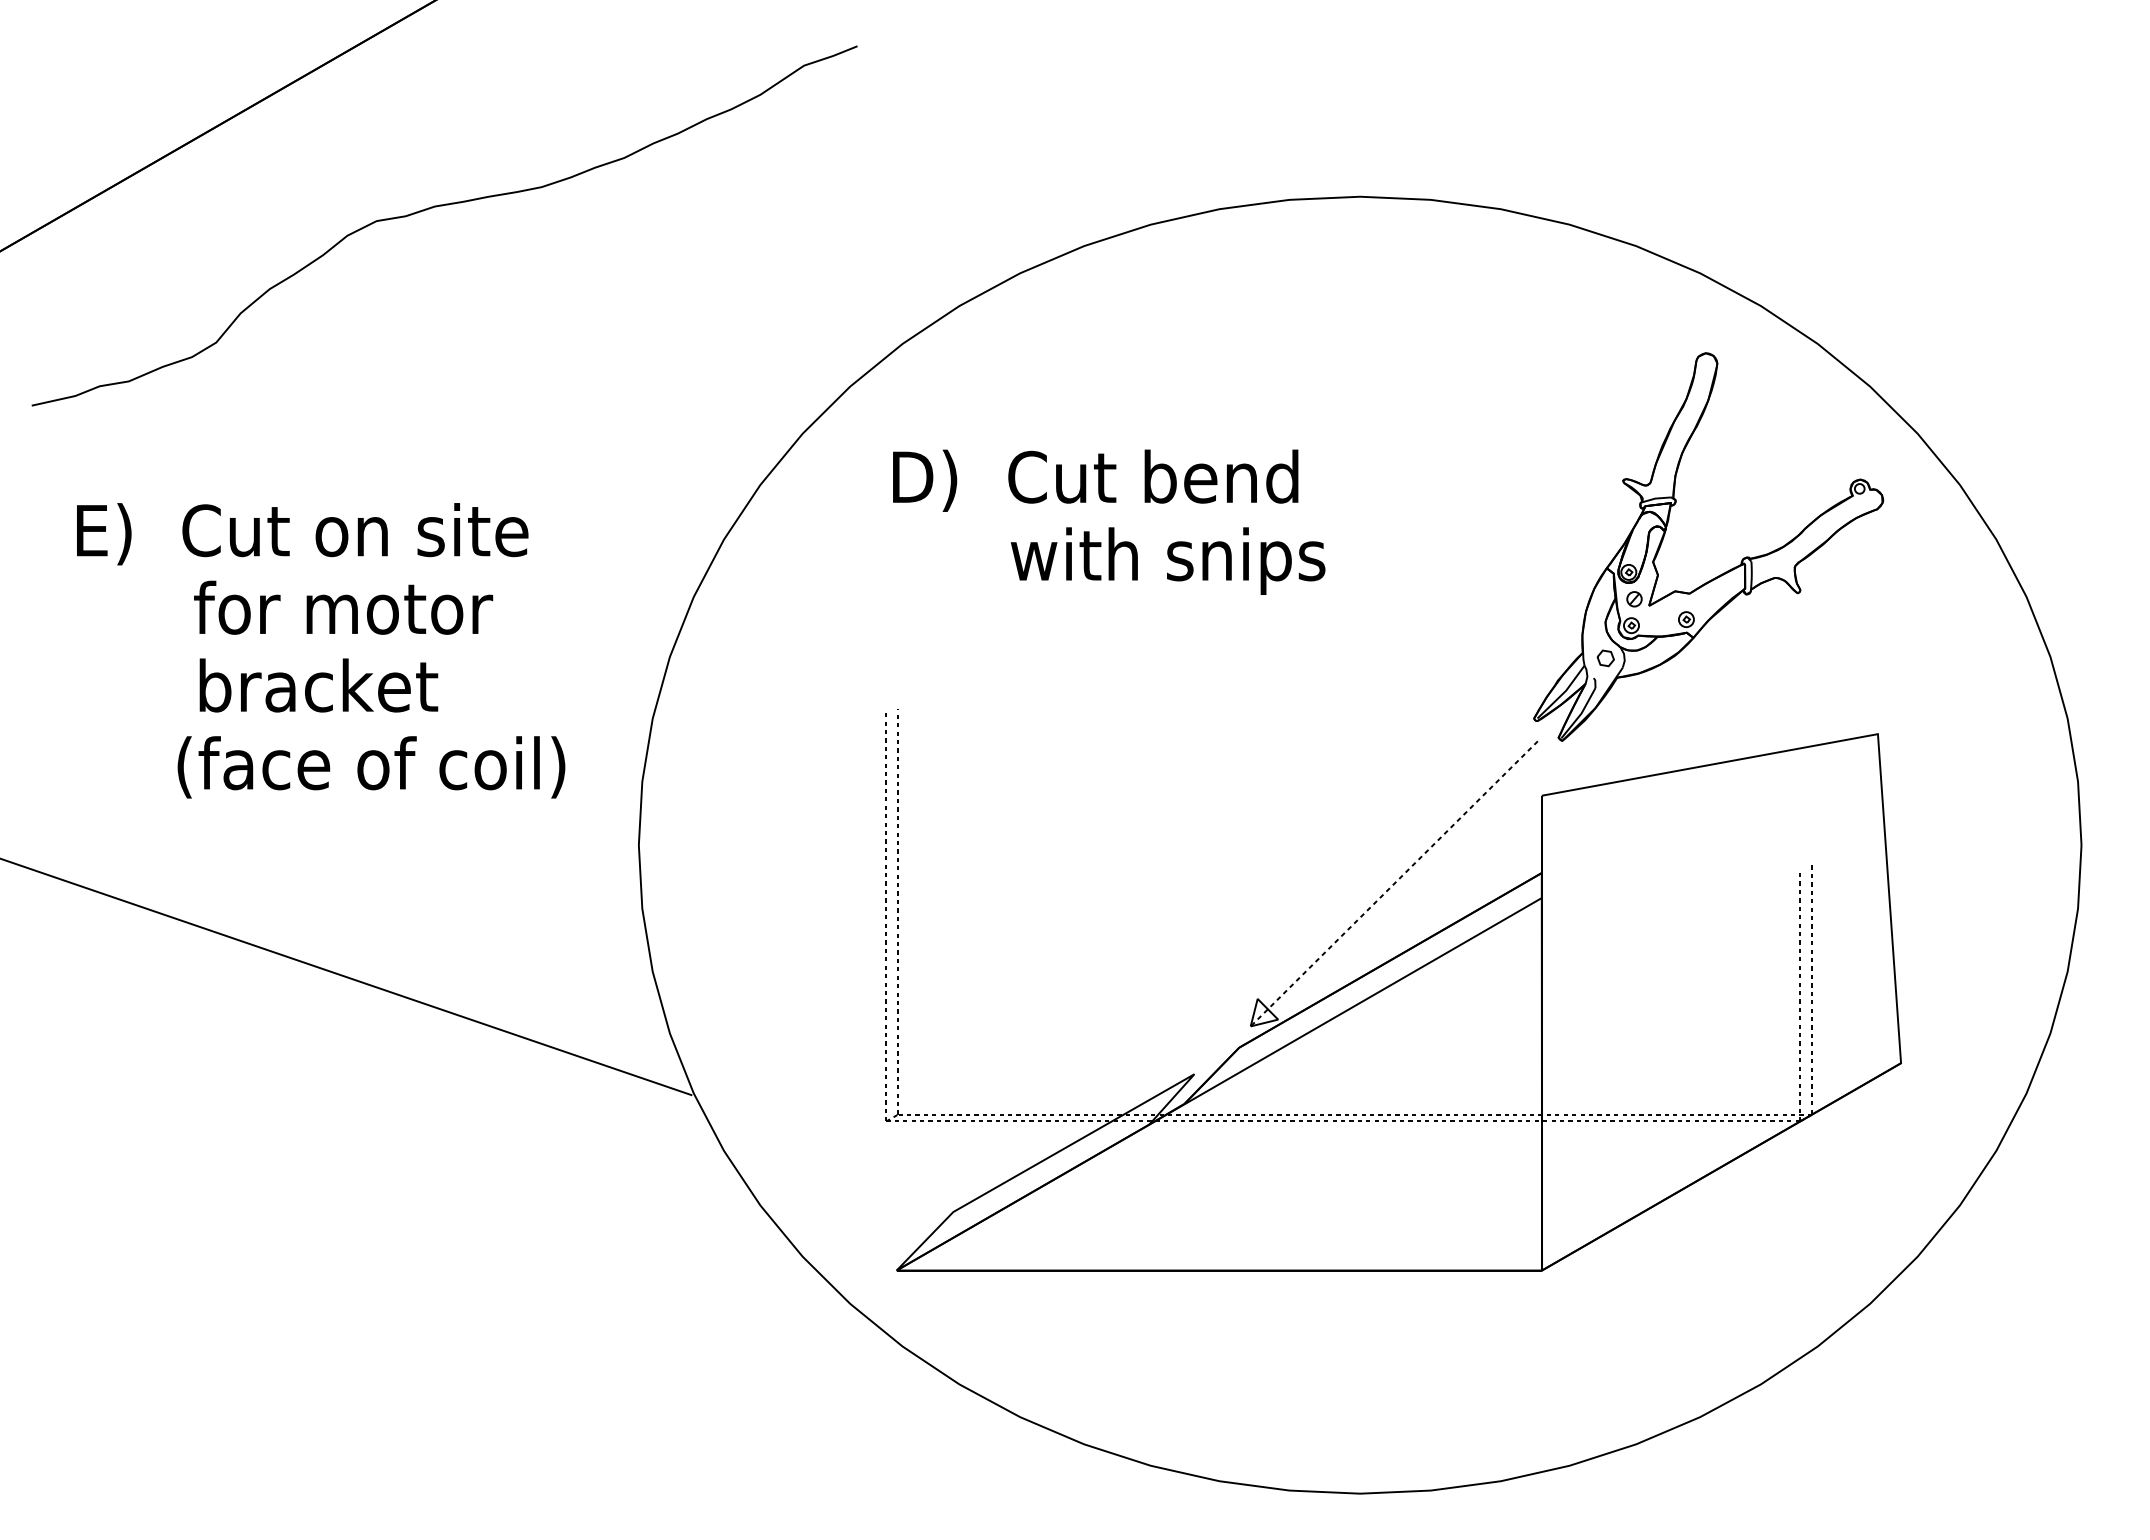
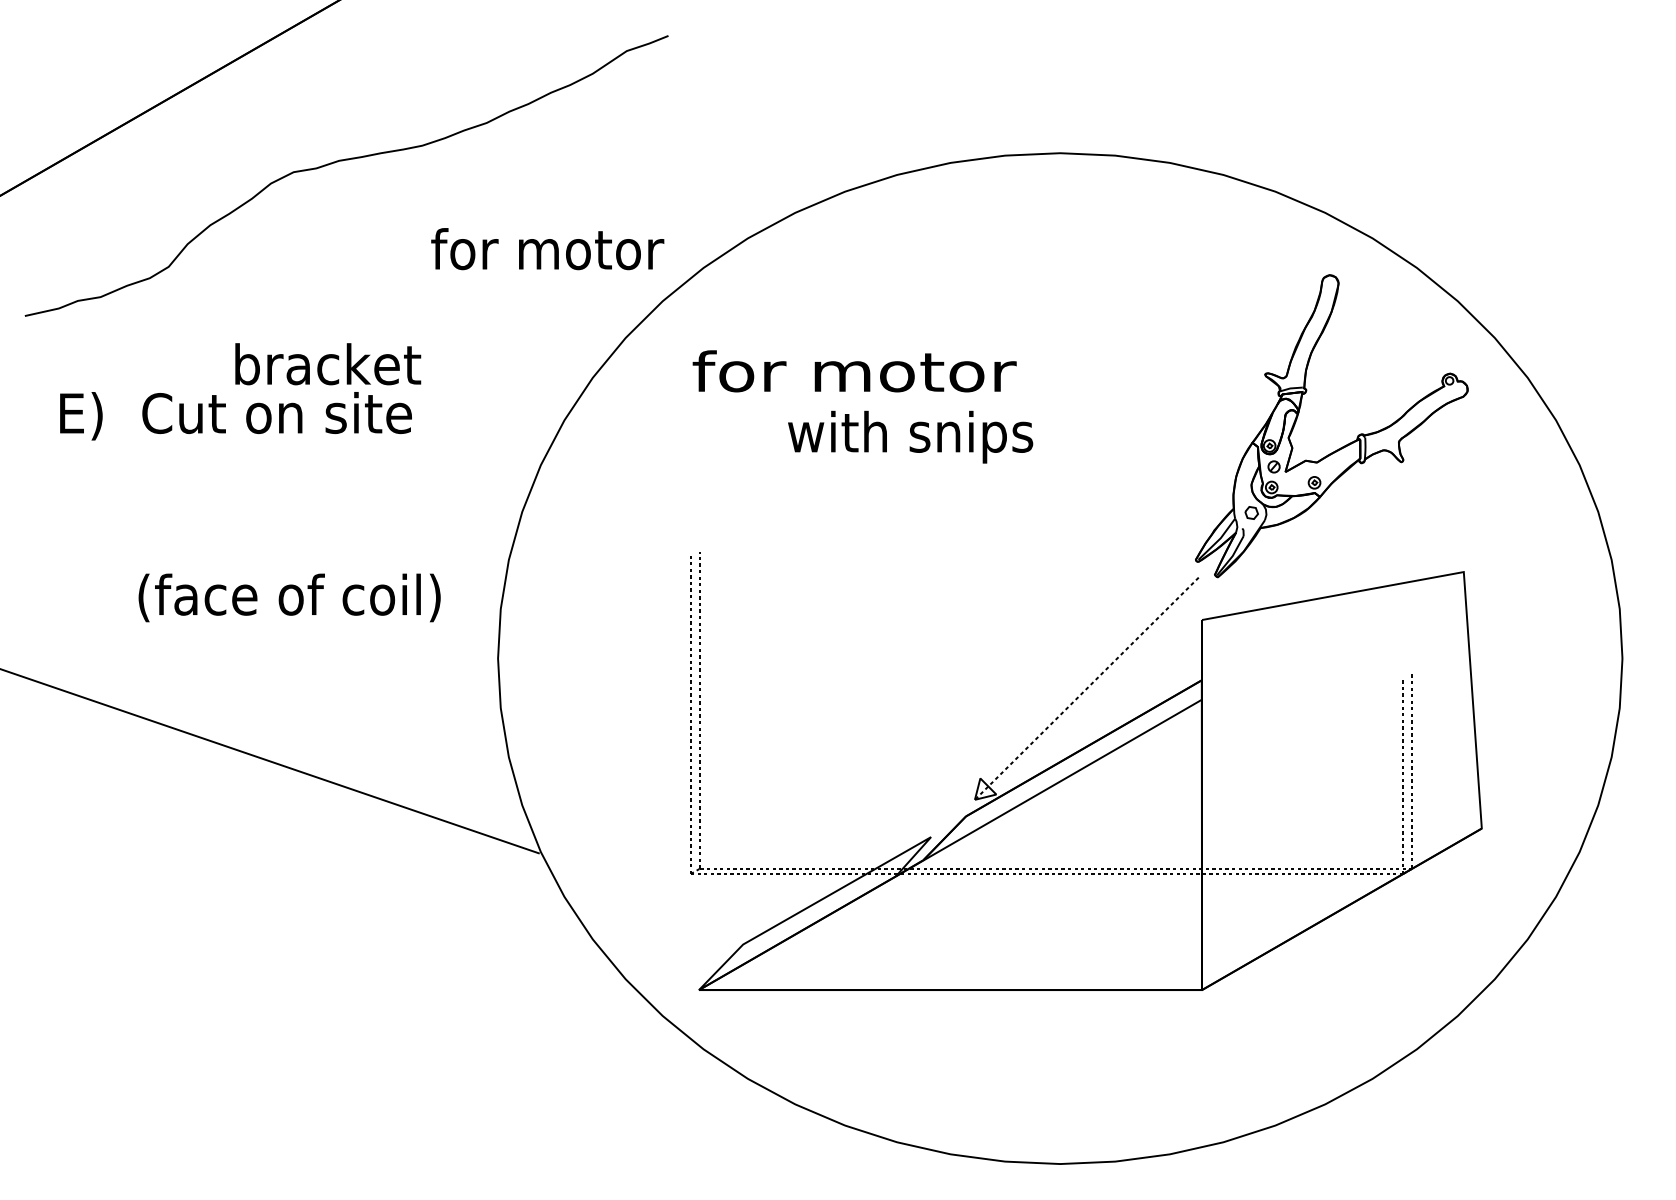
text: (1096, 480) -> (854, 374), D)  Cut bend -> for motor
text: (343, 607) -> (547, 248), moved
text: (318, 685) -> (327, 364), moved

